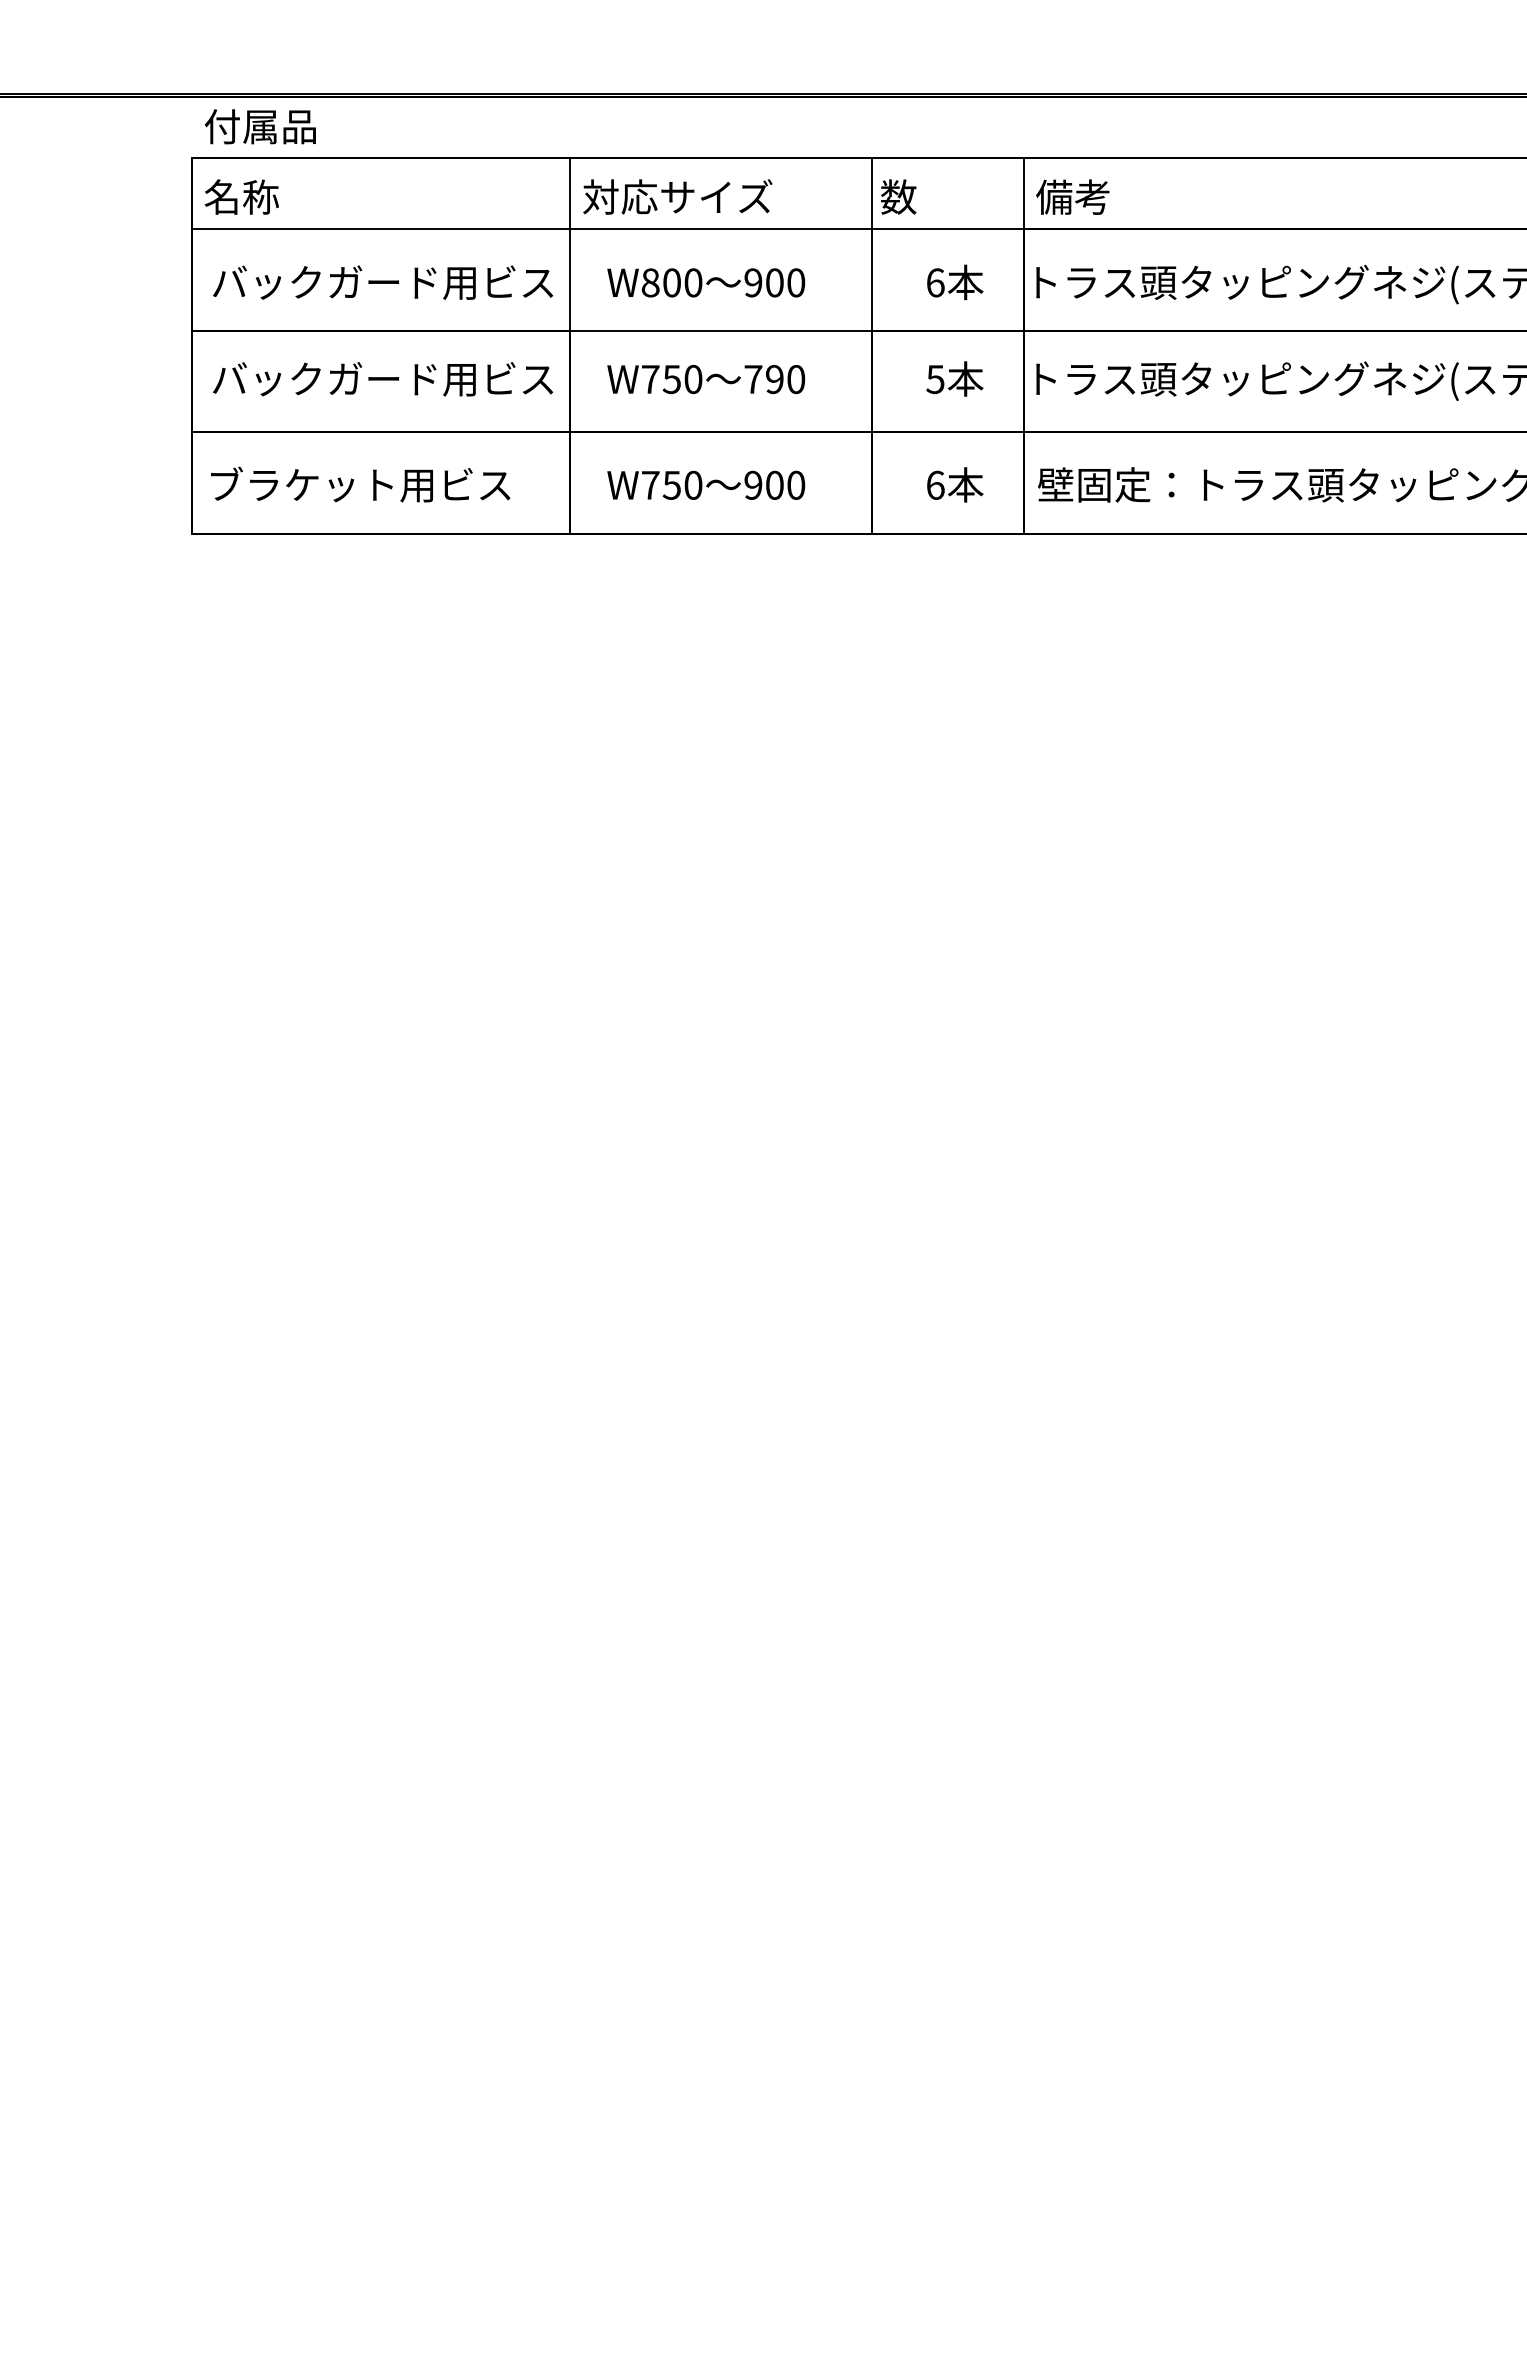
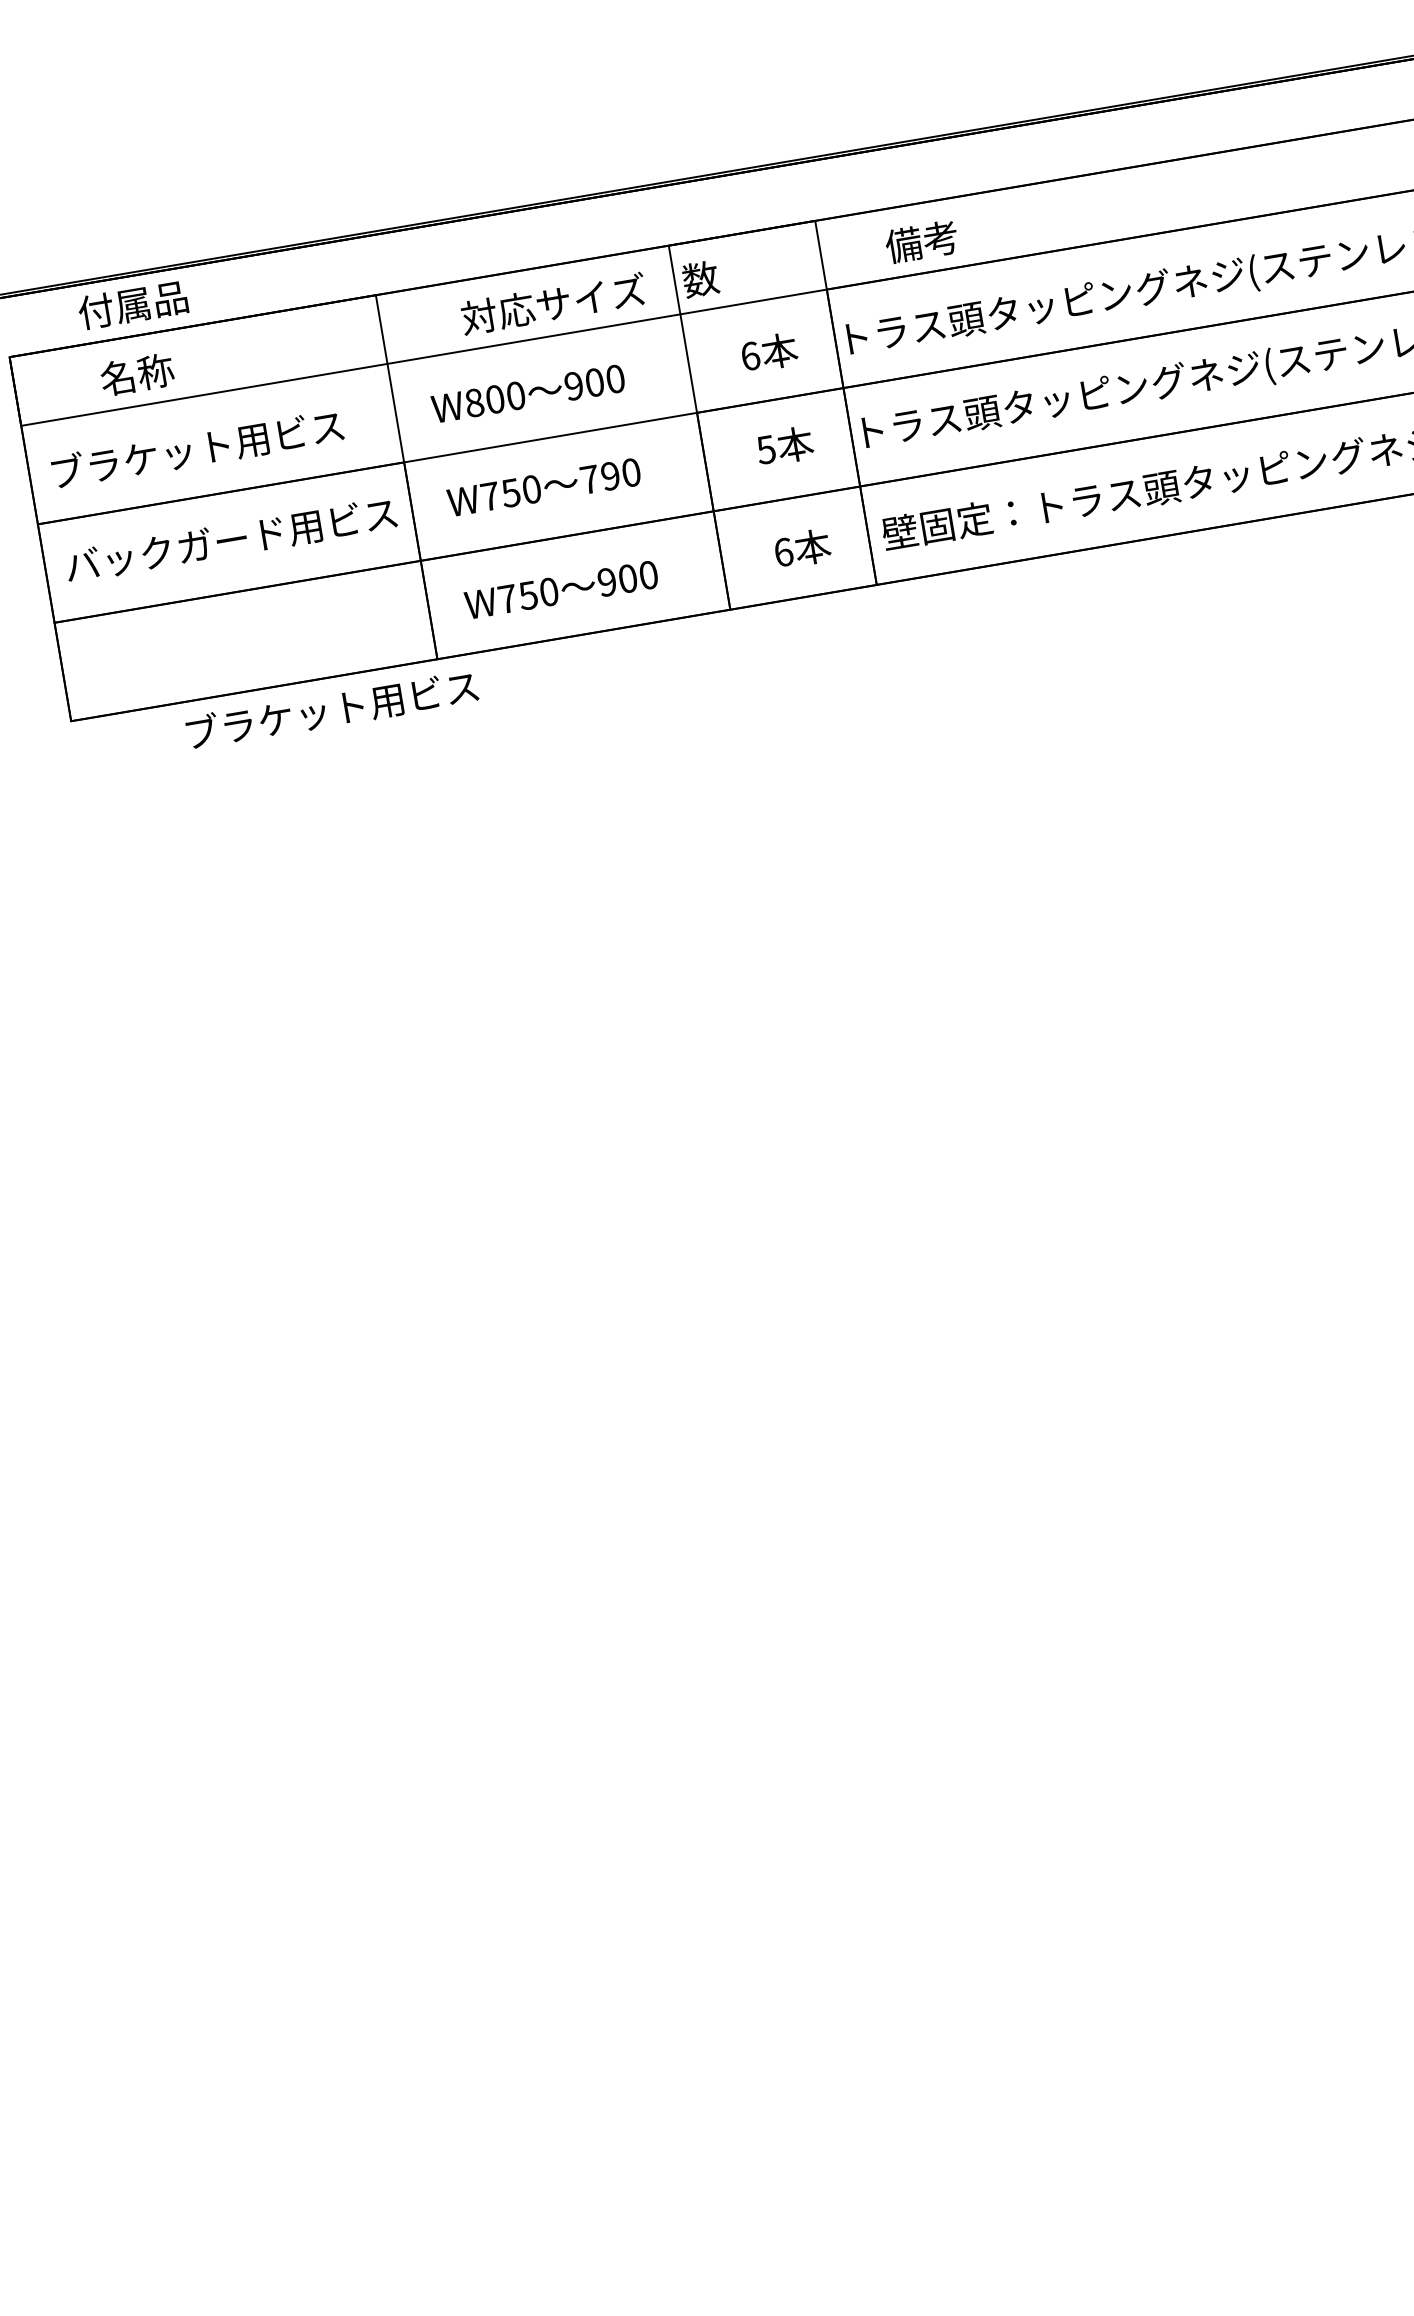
text: (259, 126) -> (132, 305), moved
text: (241, 196) -> (136, 374), moved
text: (677, 196) -> (553, 303), moved
text: (1072, 196) -> (921, 241), moved
text: (383, 281) -> (215, 445), バックガード用ビス -> ブラケット用ビス
text: (360, 484) -> (332, 709), moved

